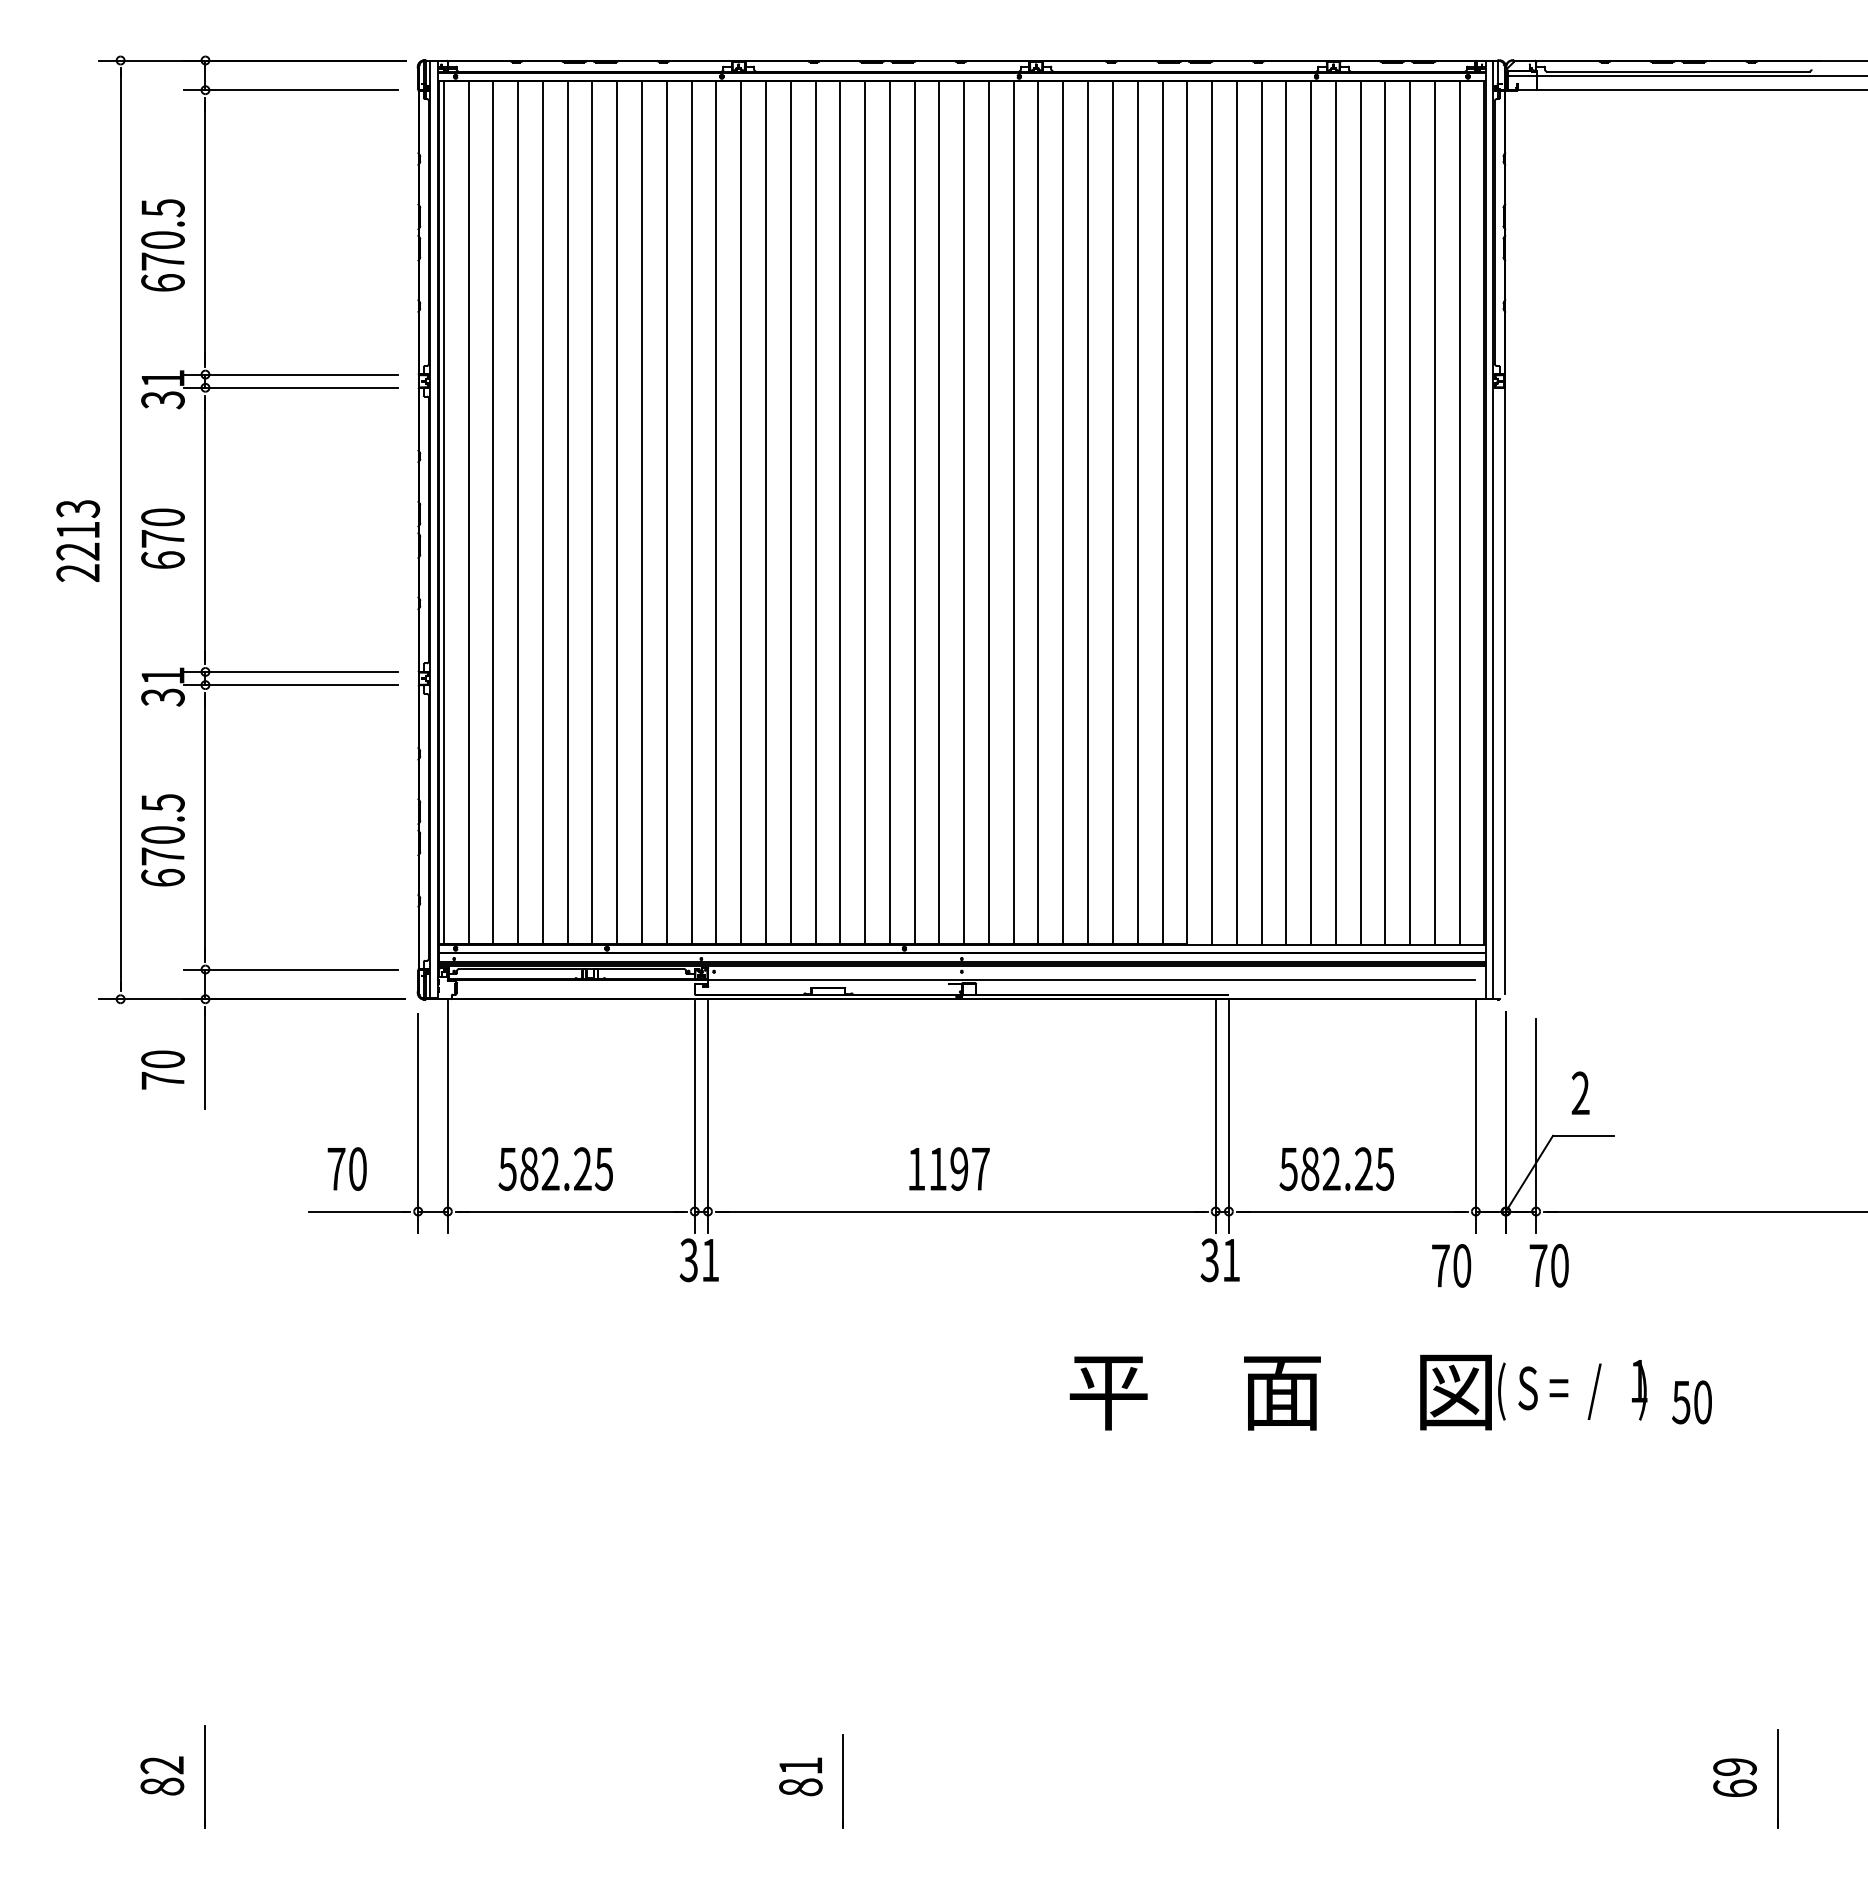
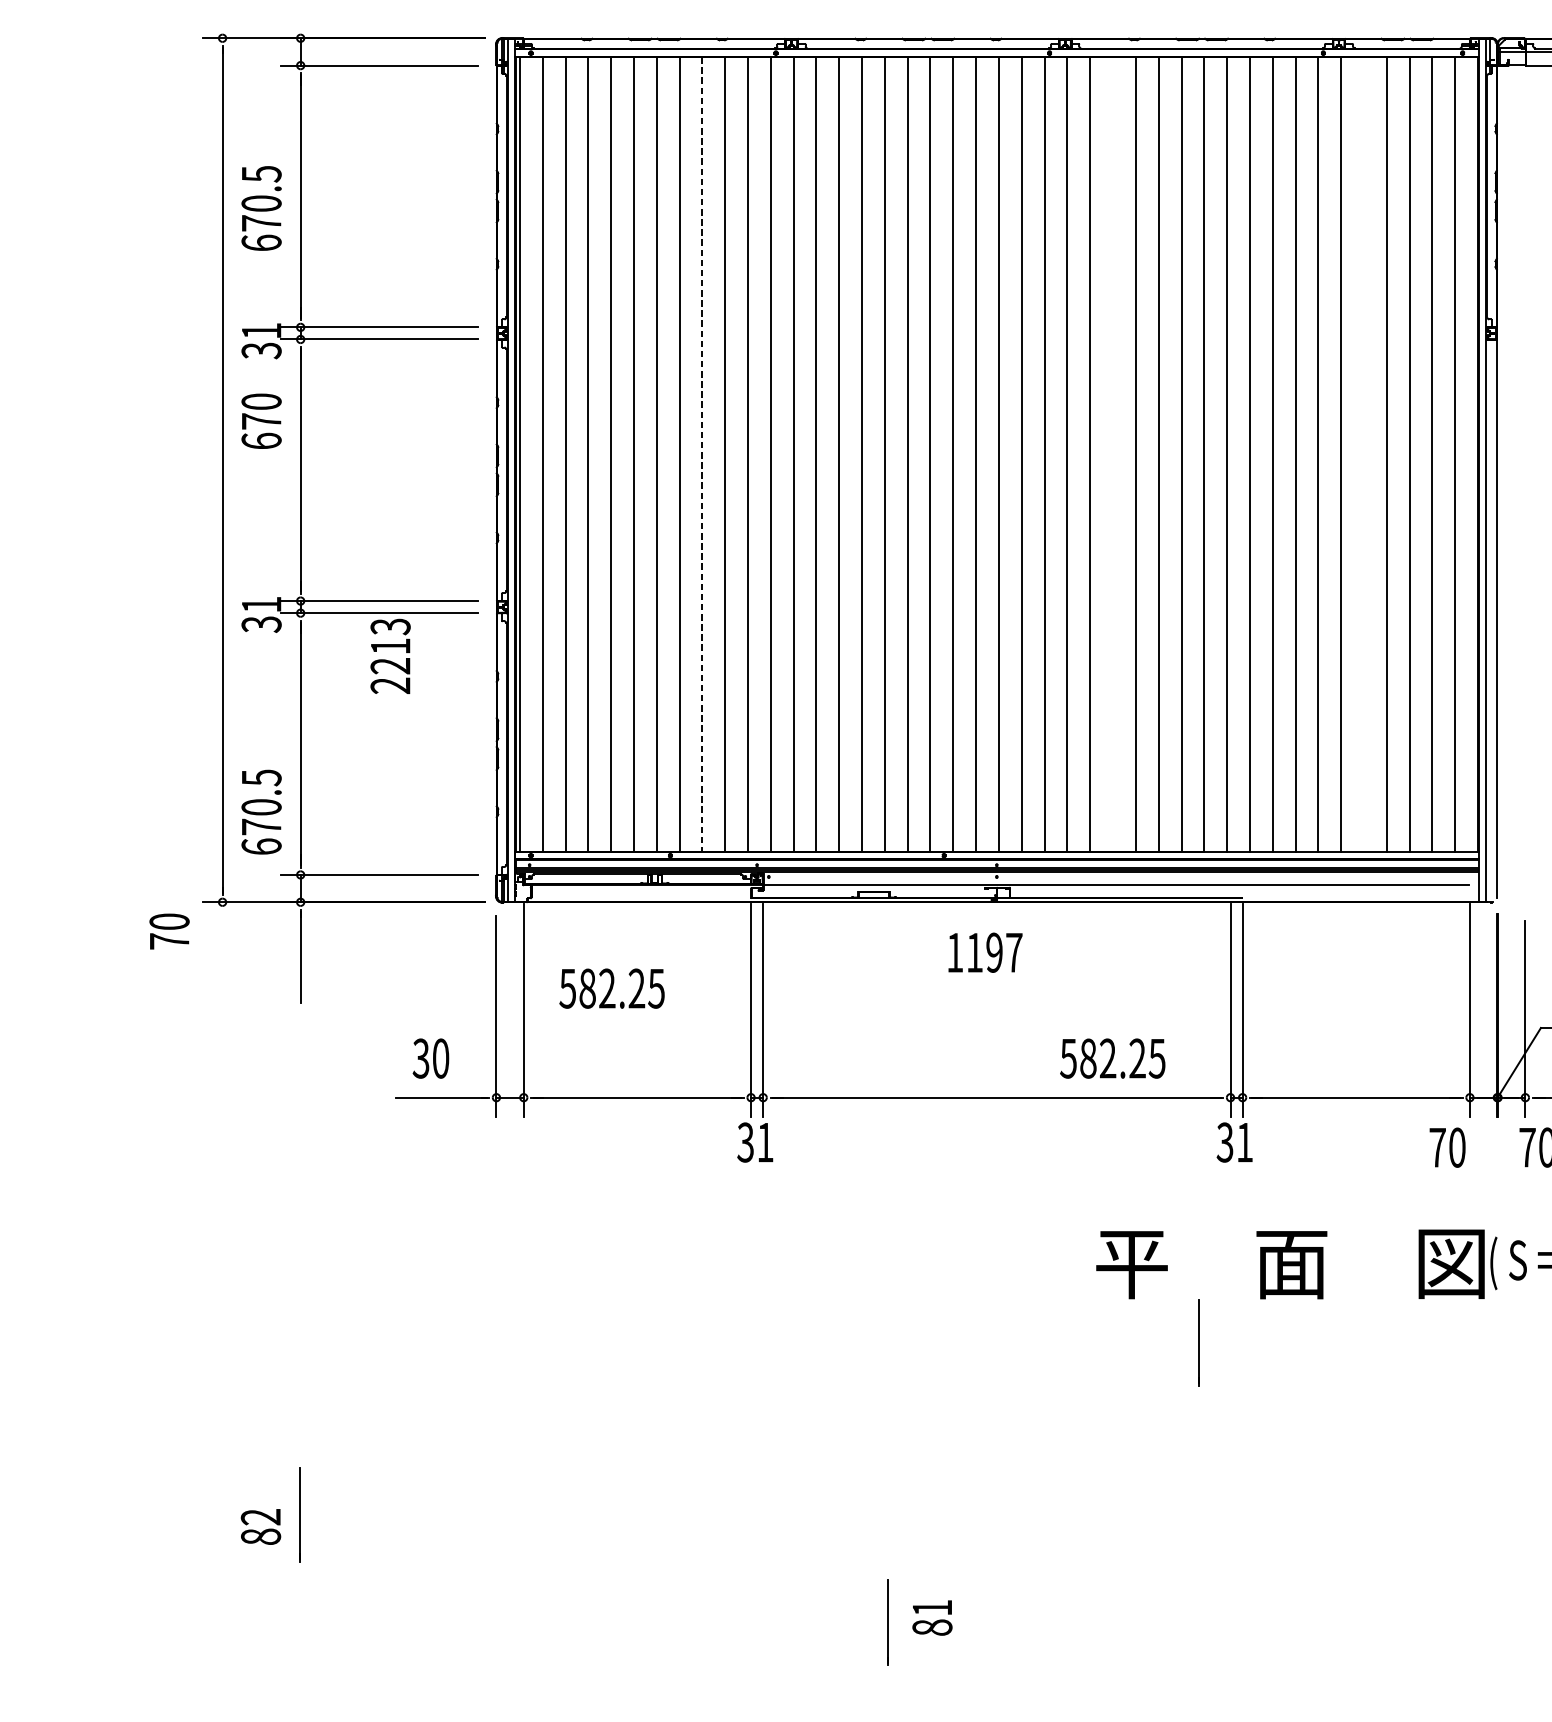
line: (642, 512) -> (702, 454), solid -> dashed
line: (1088, 512) -> (1113, 454), removed
line: (1360, 512) -> (1363, 454), removed
text: (162, 538) -> (261, 421), moved
text: (78, 540) -> (390, 655), moved
text: (162, 840) -> (261, 812), moved
text: (162, 1069) -> (169, 931), moved
text: (336, 1168) -> (421, 1058), 70 -> 30
text: (555, 1168) -> (611, 988), moved
text: (949, 1168) -> (985, 952), moved
text: (1336, 1168) -> (1112, 1058), moved
line: (1180, 1477) -> (1198, 1342), added
text: (162, 1775) -> (261, 1526), moved
line: (204, 1776) -> (299, 1514), moved
text: (800, 1776) -> (932, 1617), moved

